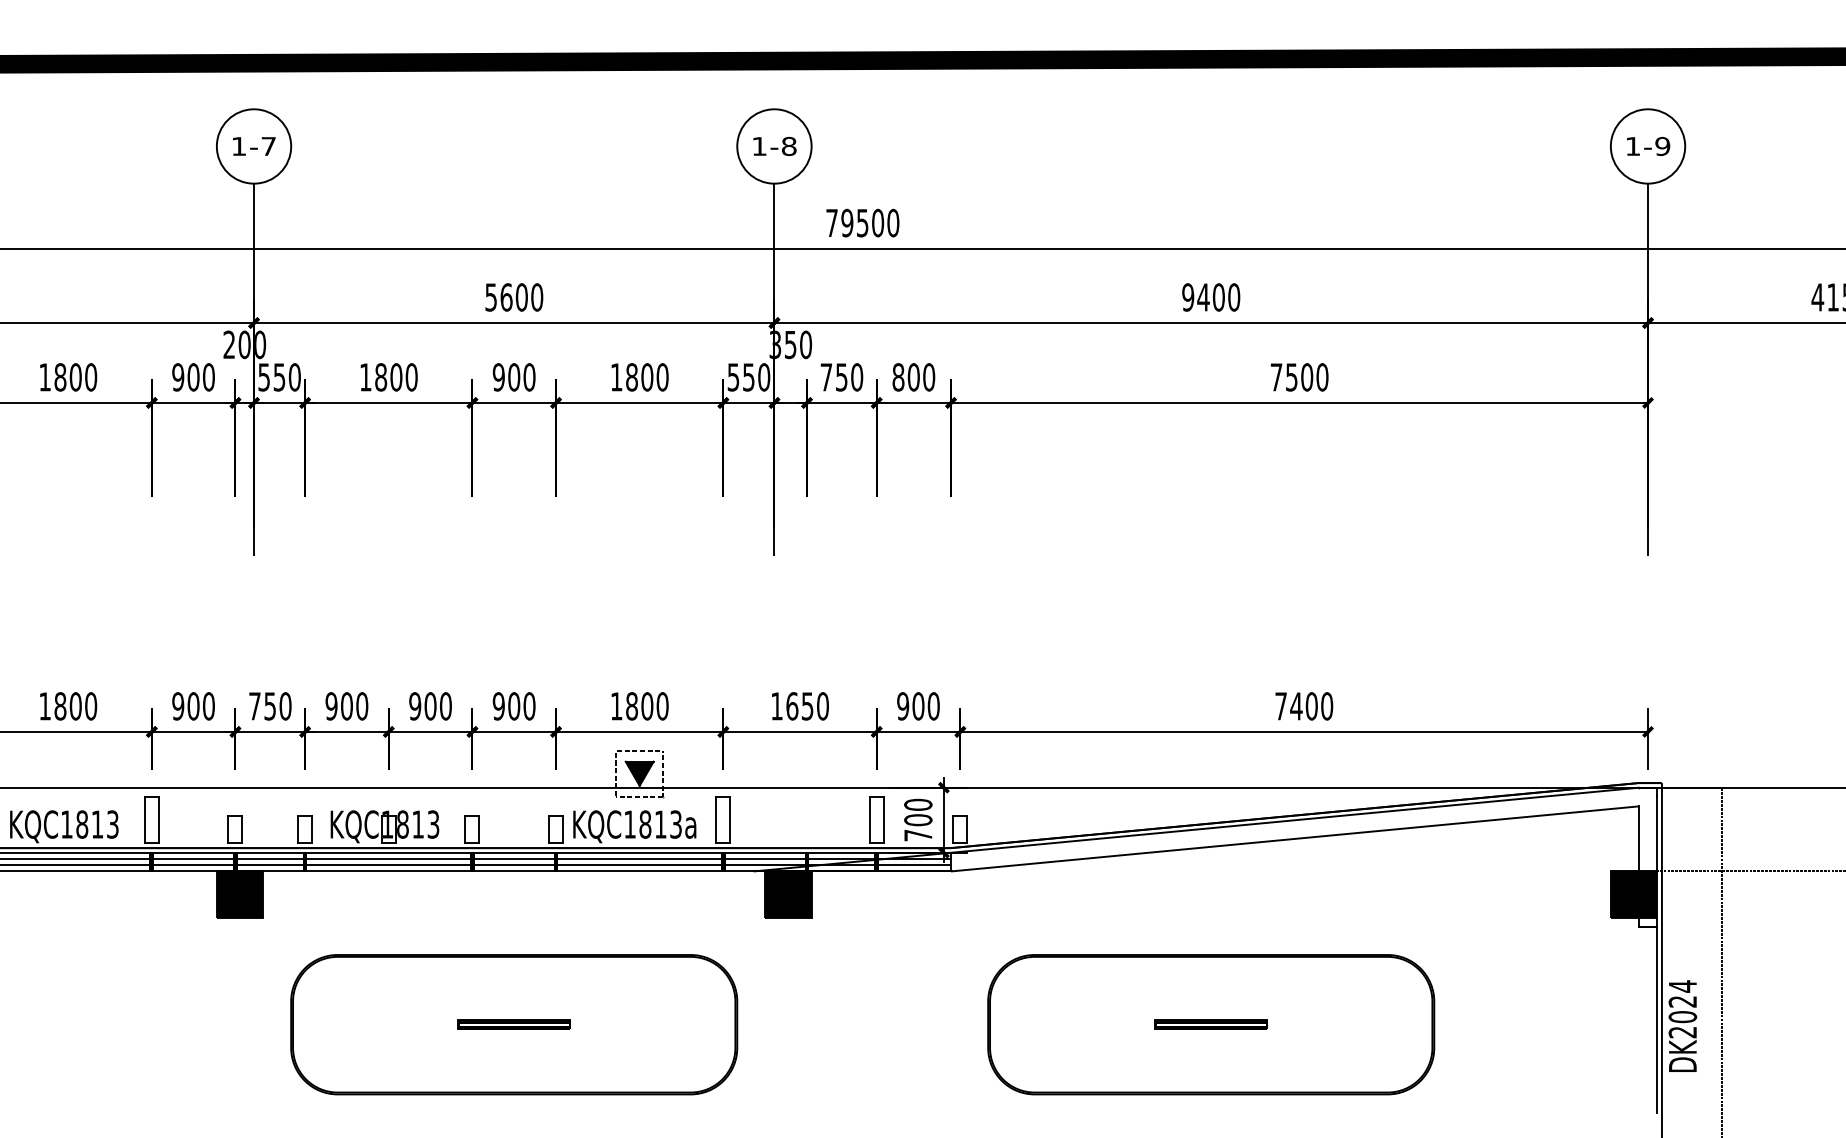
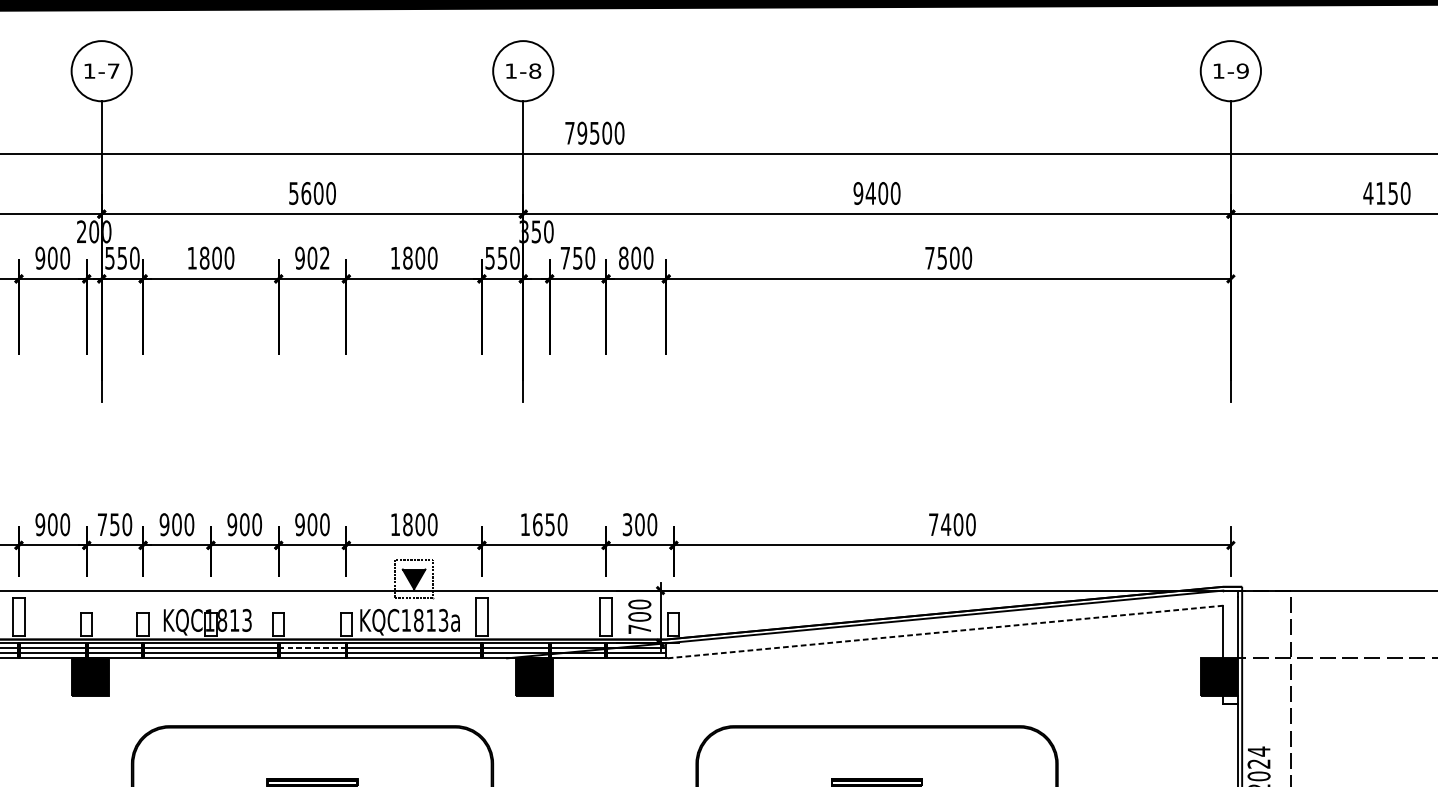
text: (529, 377) -> (324, 258), 900 -> 902
text: (903, 706) -> (627, 524), 900 -> 300
line: (1295, 838) -> (945, 631), solid -> dashed
line: (514, 858) -> (312, 647), solid -> dashed

